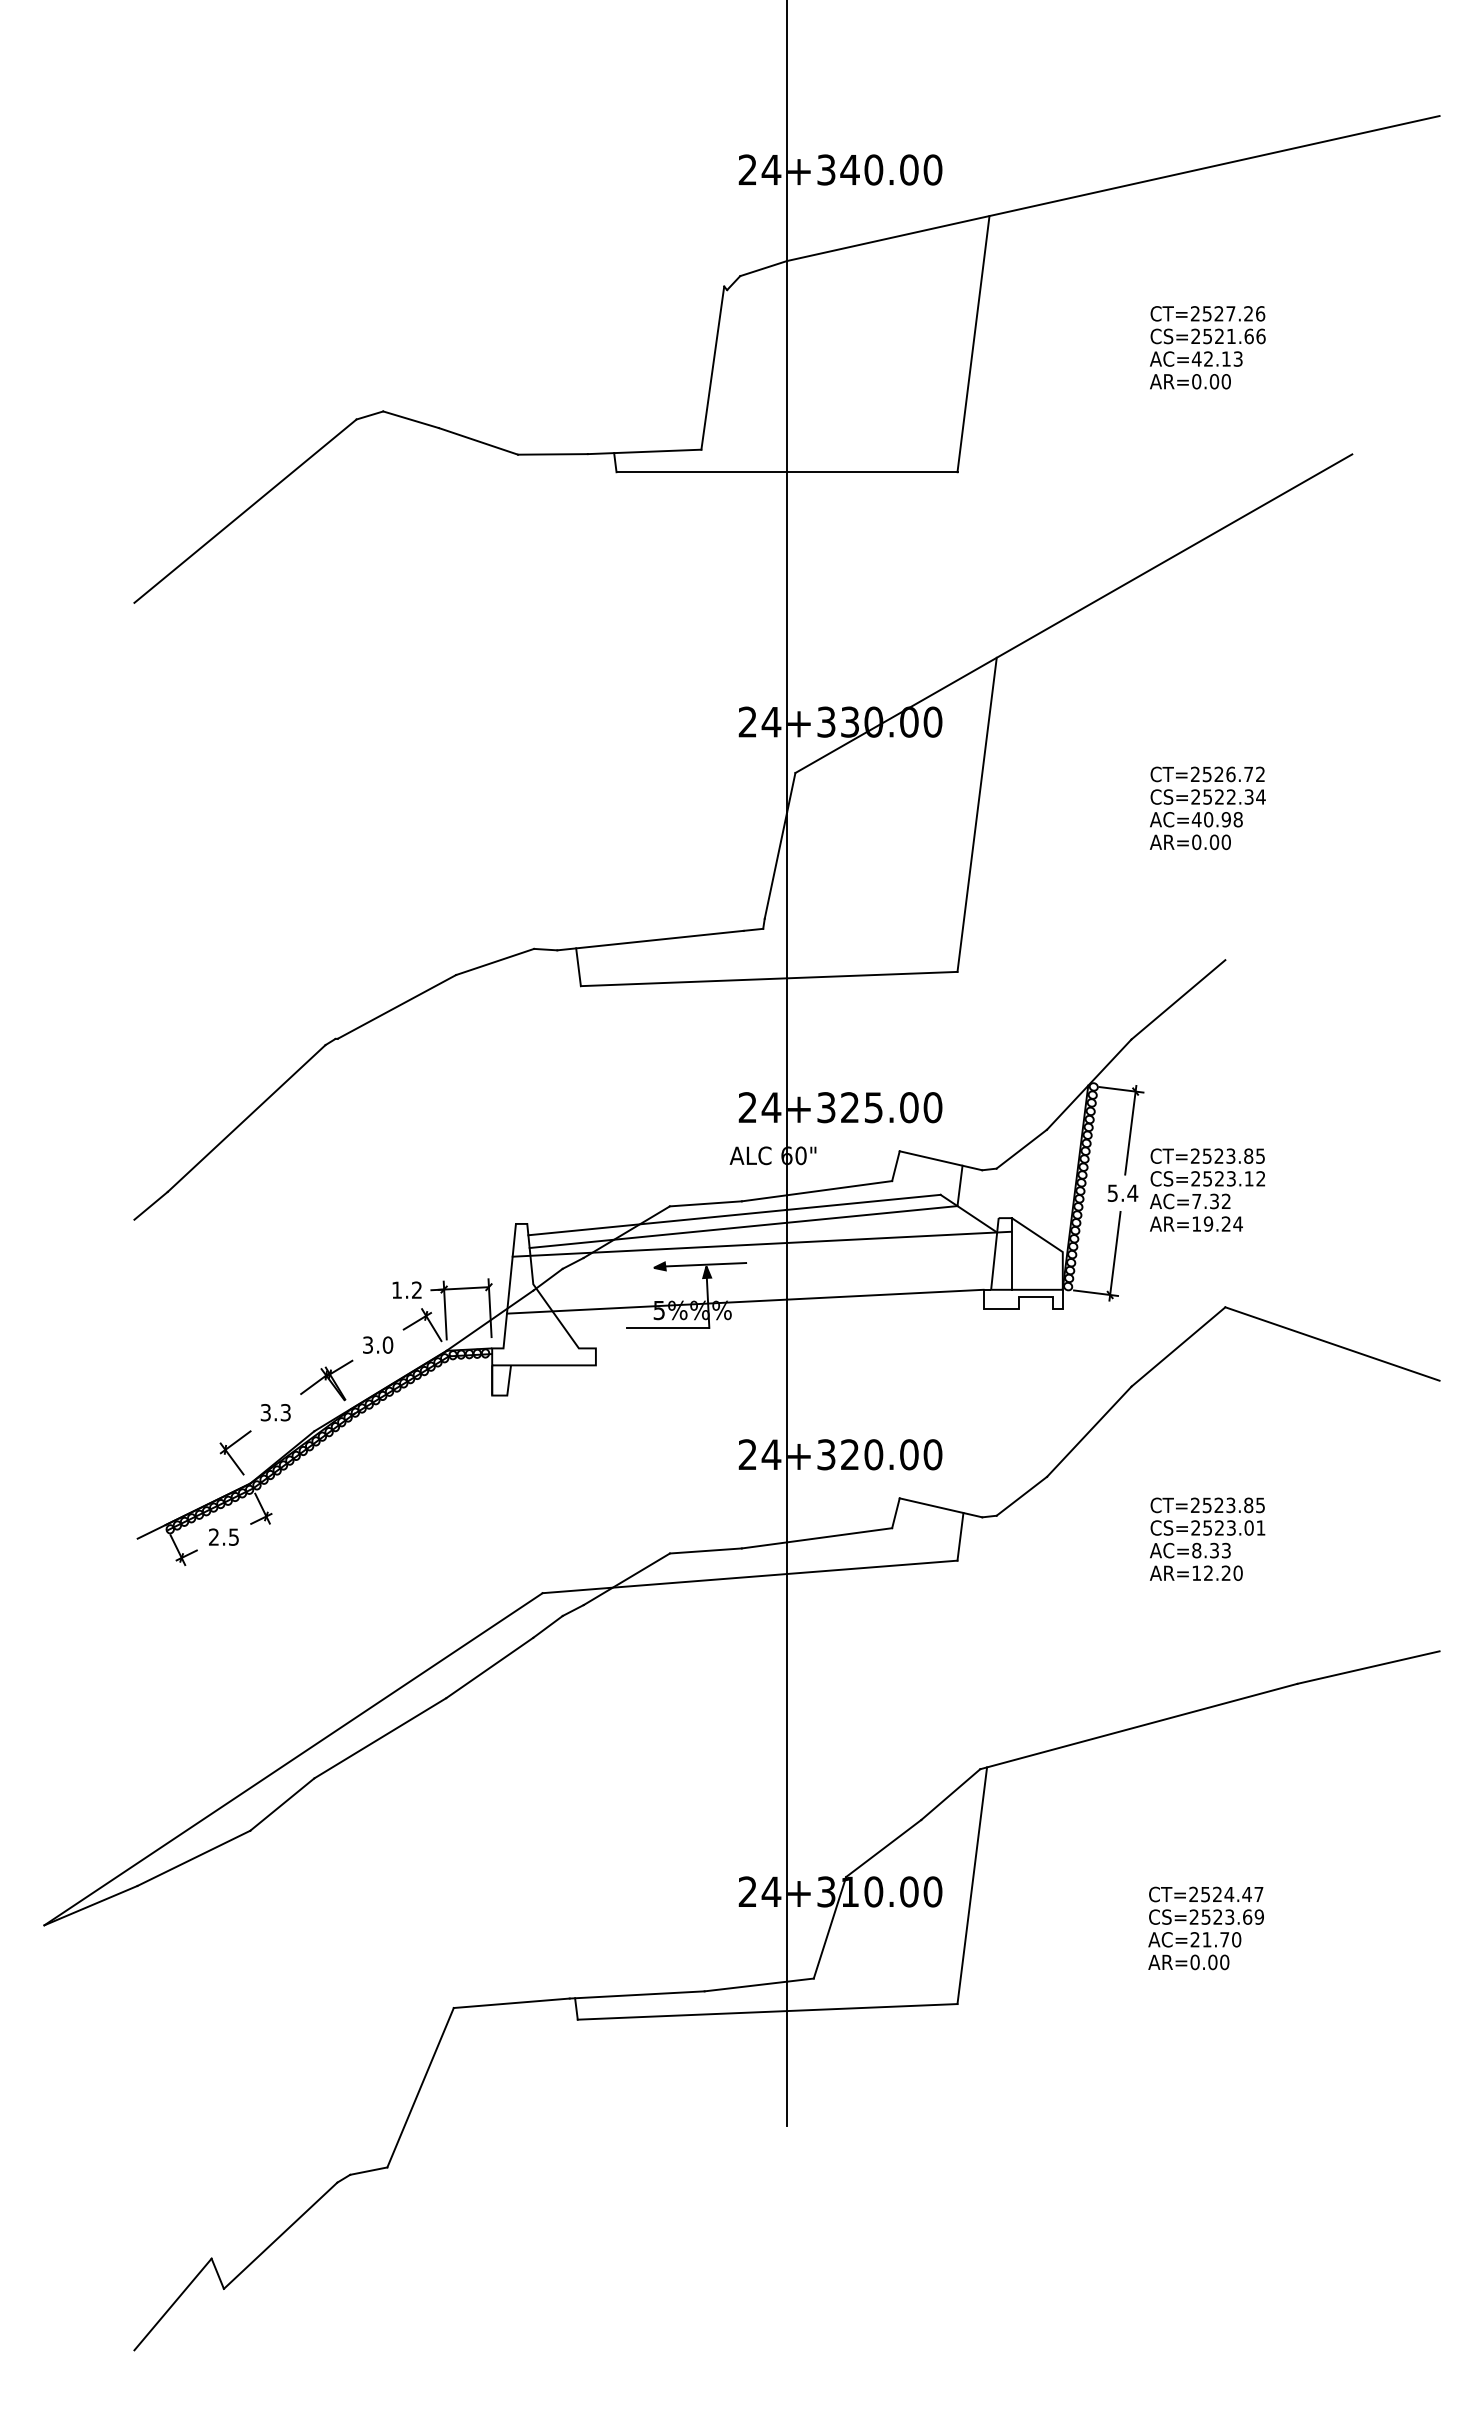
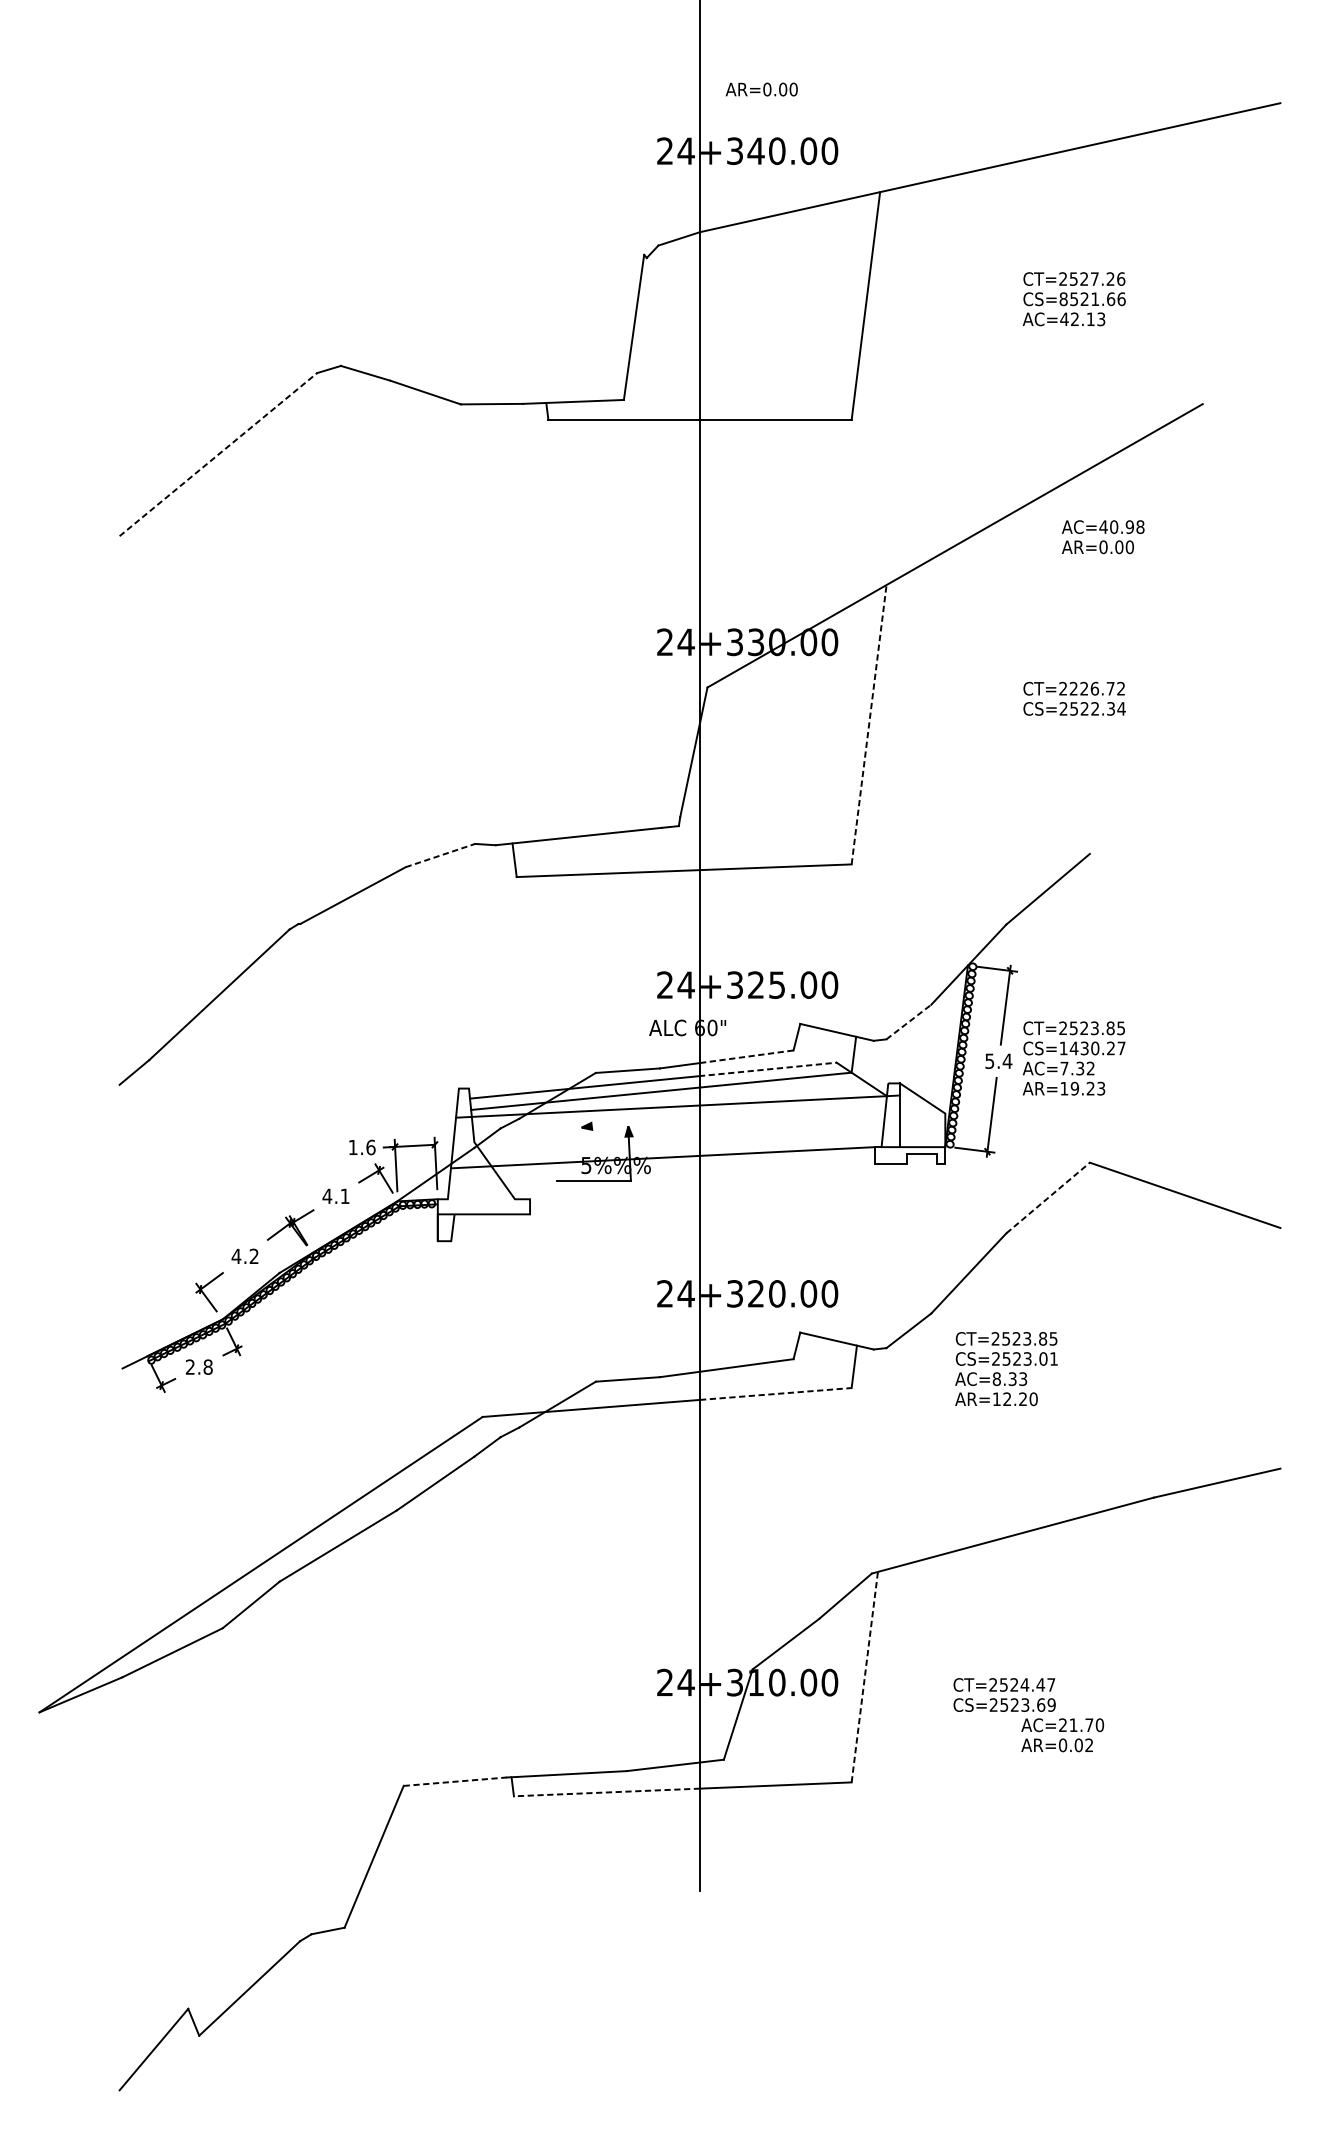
text: (1195, 336) -> (1063, 299), CS=2521.66 -> CS=8521.66
text: (1190, 381) -> (761, 89), moved
line: (245, 510) -> (218, 454), solid -> dashed
text: (1206, 774) -> (1073, 688), CT=2526.72 -> CT=2226.72
line: (977, 814) -> (869, 724), solid -> dashed
text: (1195, 831) -> (1102, 537), moved
line: (495, 961) -> (440, 855), solid -> dashed
line: (1021, 1149) -> (908, 1022), solid -> dashed
text: (1228, 1178) -> (1092, 1048), CS=2523.12 -> CS=1430.27
line: (840, 1188) -> (747, 1057), solid -> dashed
line: (863, 1202) -> (768, 1069), solid -> dashed
text: (1237, 1223) -> (1100, 1088), AR=19.24 -> AR=19.23
line: (705, 1264) -> (627, 1124), removed
text: (416, 1289) -> (370, 1146), 1.2 -> 1.6
text: (377, 1344) -> (335, 1195), 3.0 -> 4.1
line: (1178, 1346) -> (1048, 1197), solid -> dashed
text: (275, 1412) -> (245, 1256), 3.3 -> 4.2
text: (233, 1536) -> (207, 1366), 2.5 -> 2.8
text: (1207, 1538) -> (1006, 1368), moved
line: (872, 1567) -> (776, 1394), solid -> dashed
line: (972, 1885) -> (865, 1676), solid -> dashed
text: (1206, 1905) -> (1004, 1694), moved
text: (1224, 1962) -> (1089, 1745), AR=0.00 -> AR=0.02
line: (512, 2003) -> (455, 1781), solid -> dashed
line: (682, 2015) -> (607, 1792), solid -> dashed

